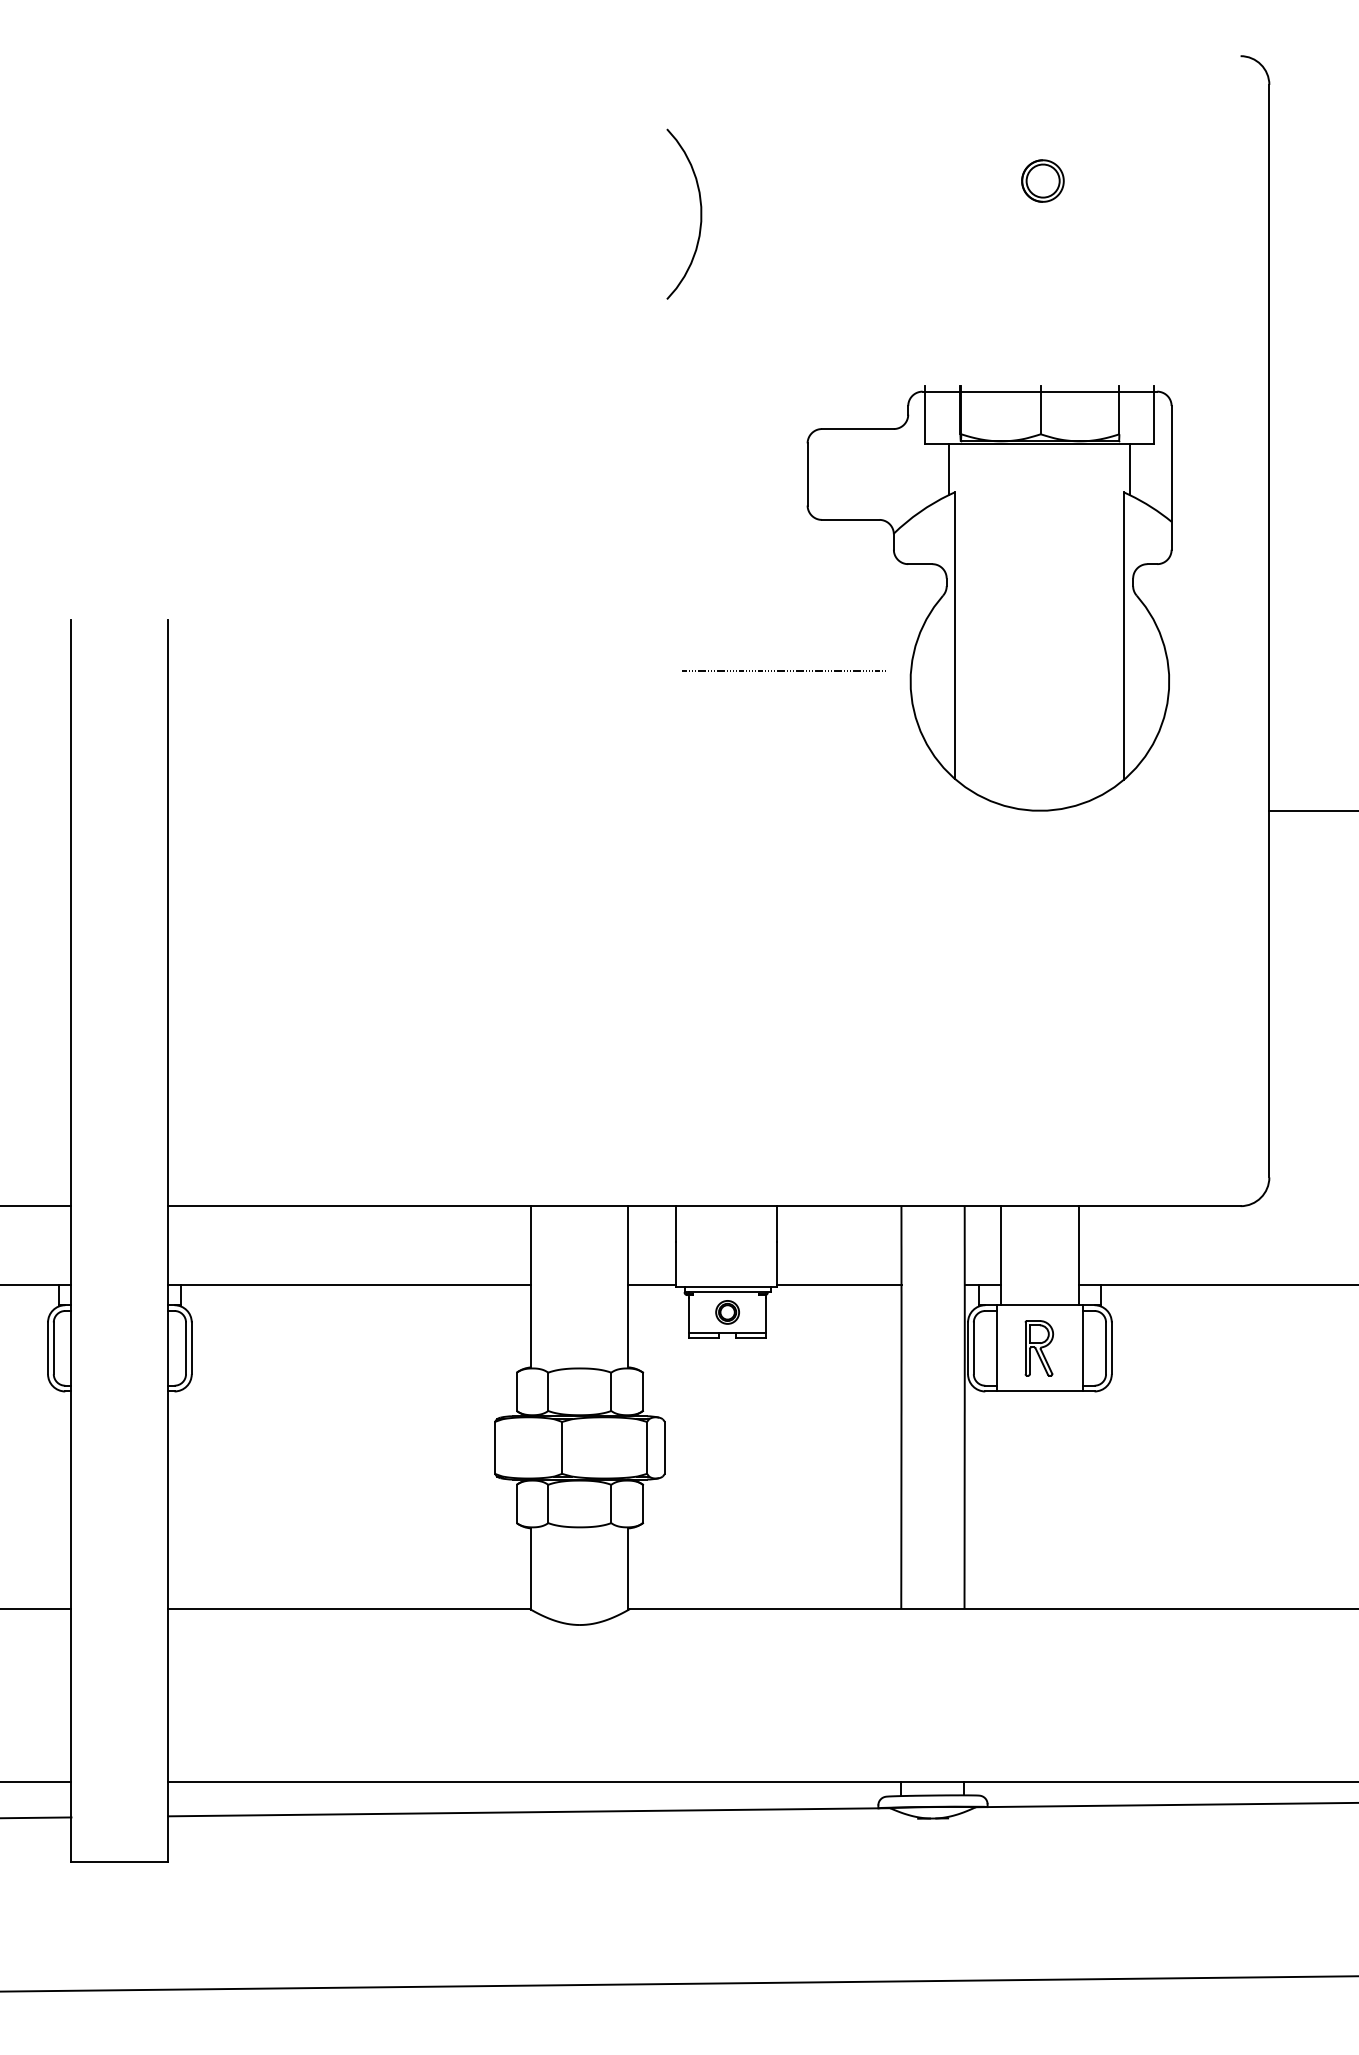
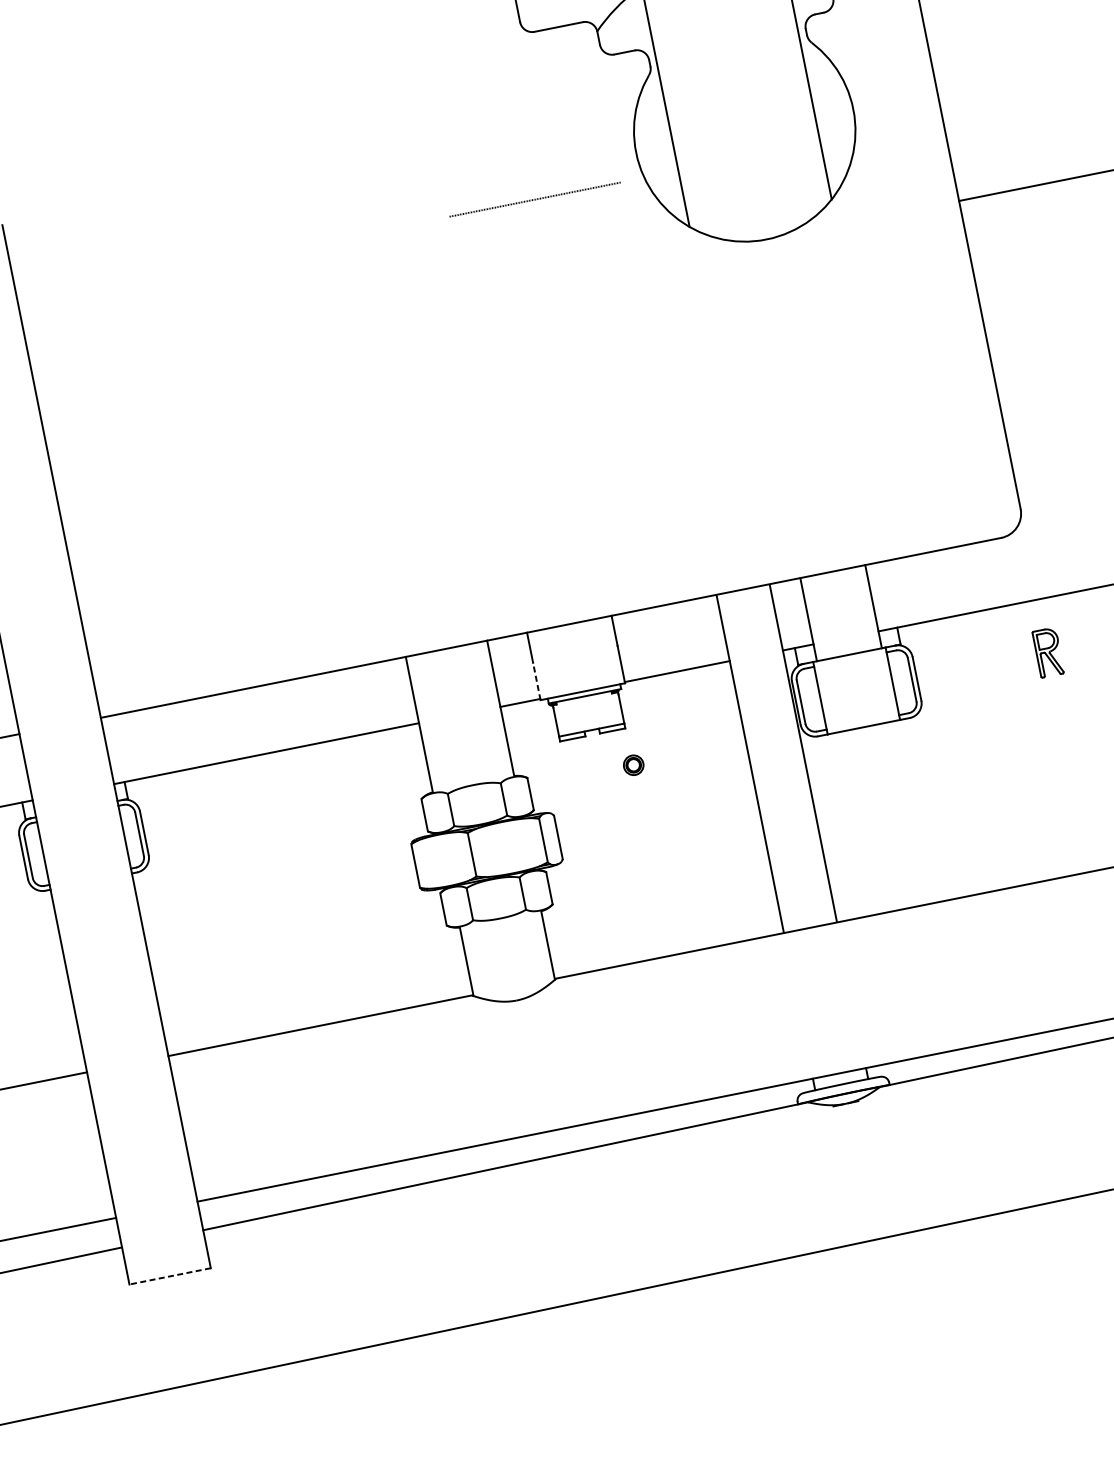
line: (783, 670) -> (534, 199), moved
line: (675, 1263) -> (536, 680), solid -> dashed
part: (727, 1312) -> (633, 765), moved
part: (1039, 1348) -> (1048, 652), moved
line: (119, 1861) -> (169, 1276), solid -> dashed

